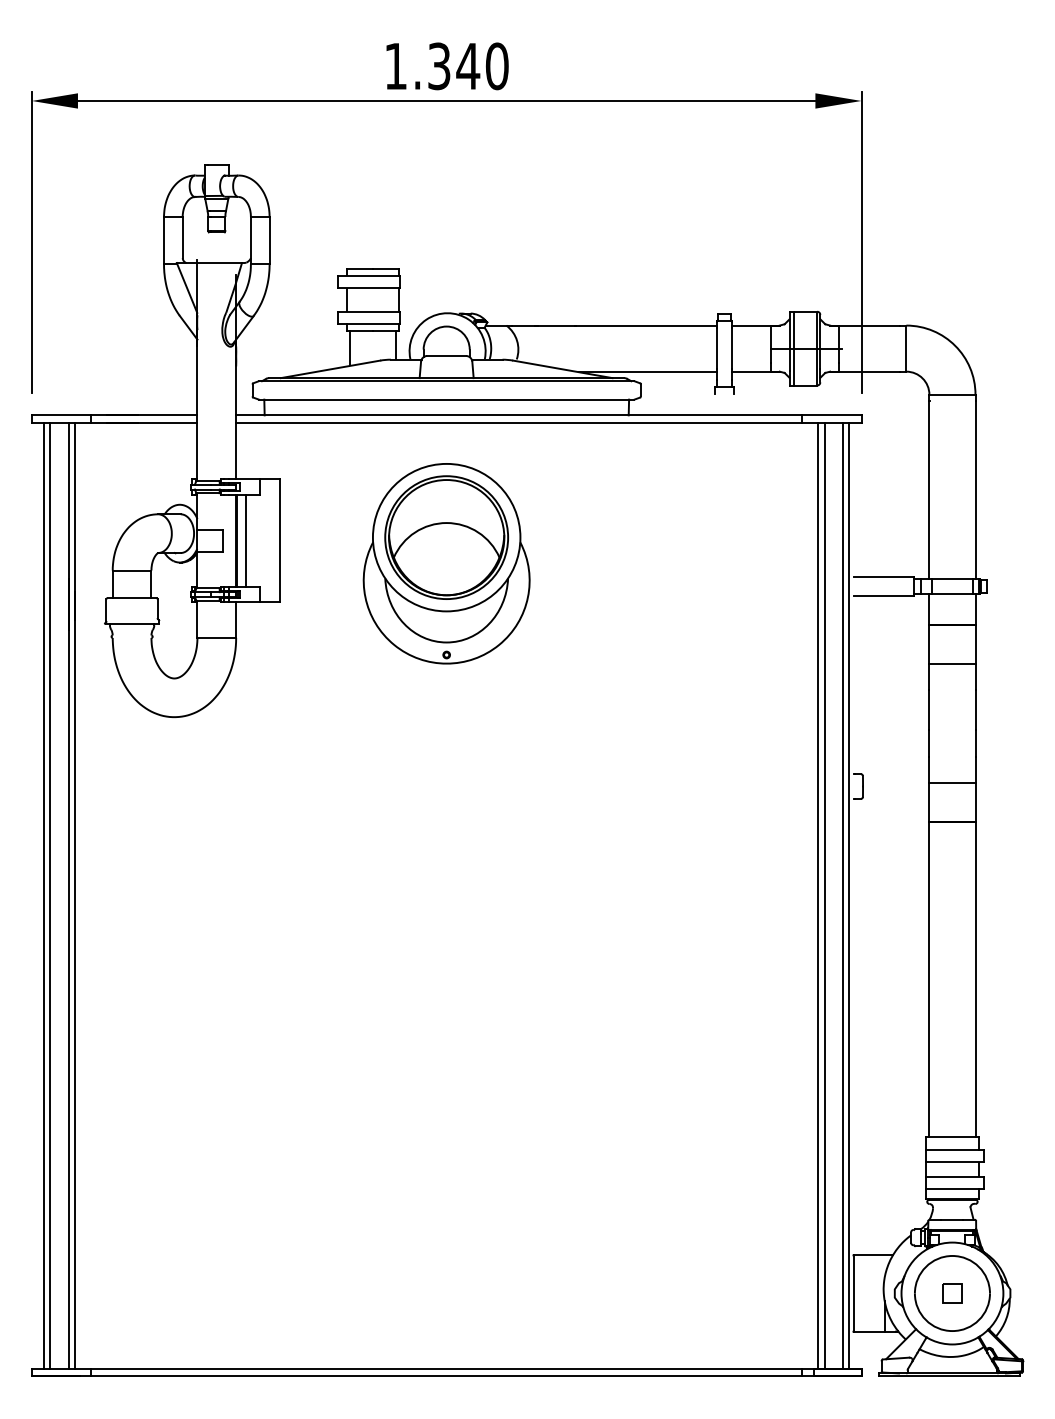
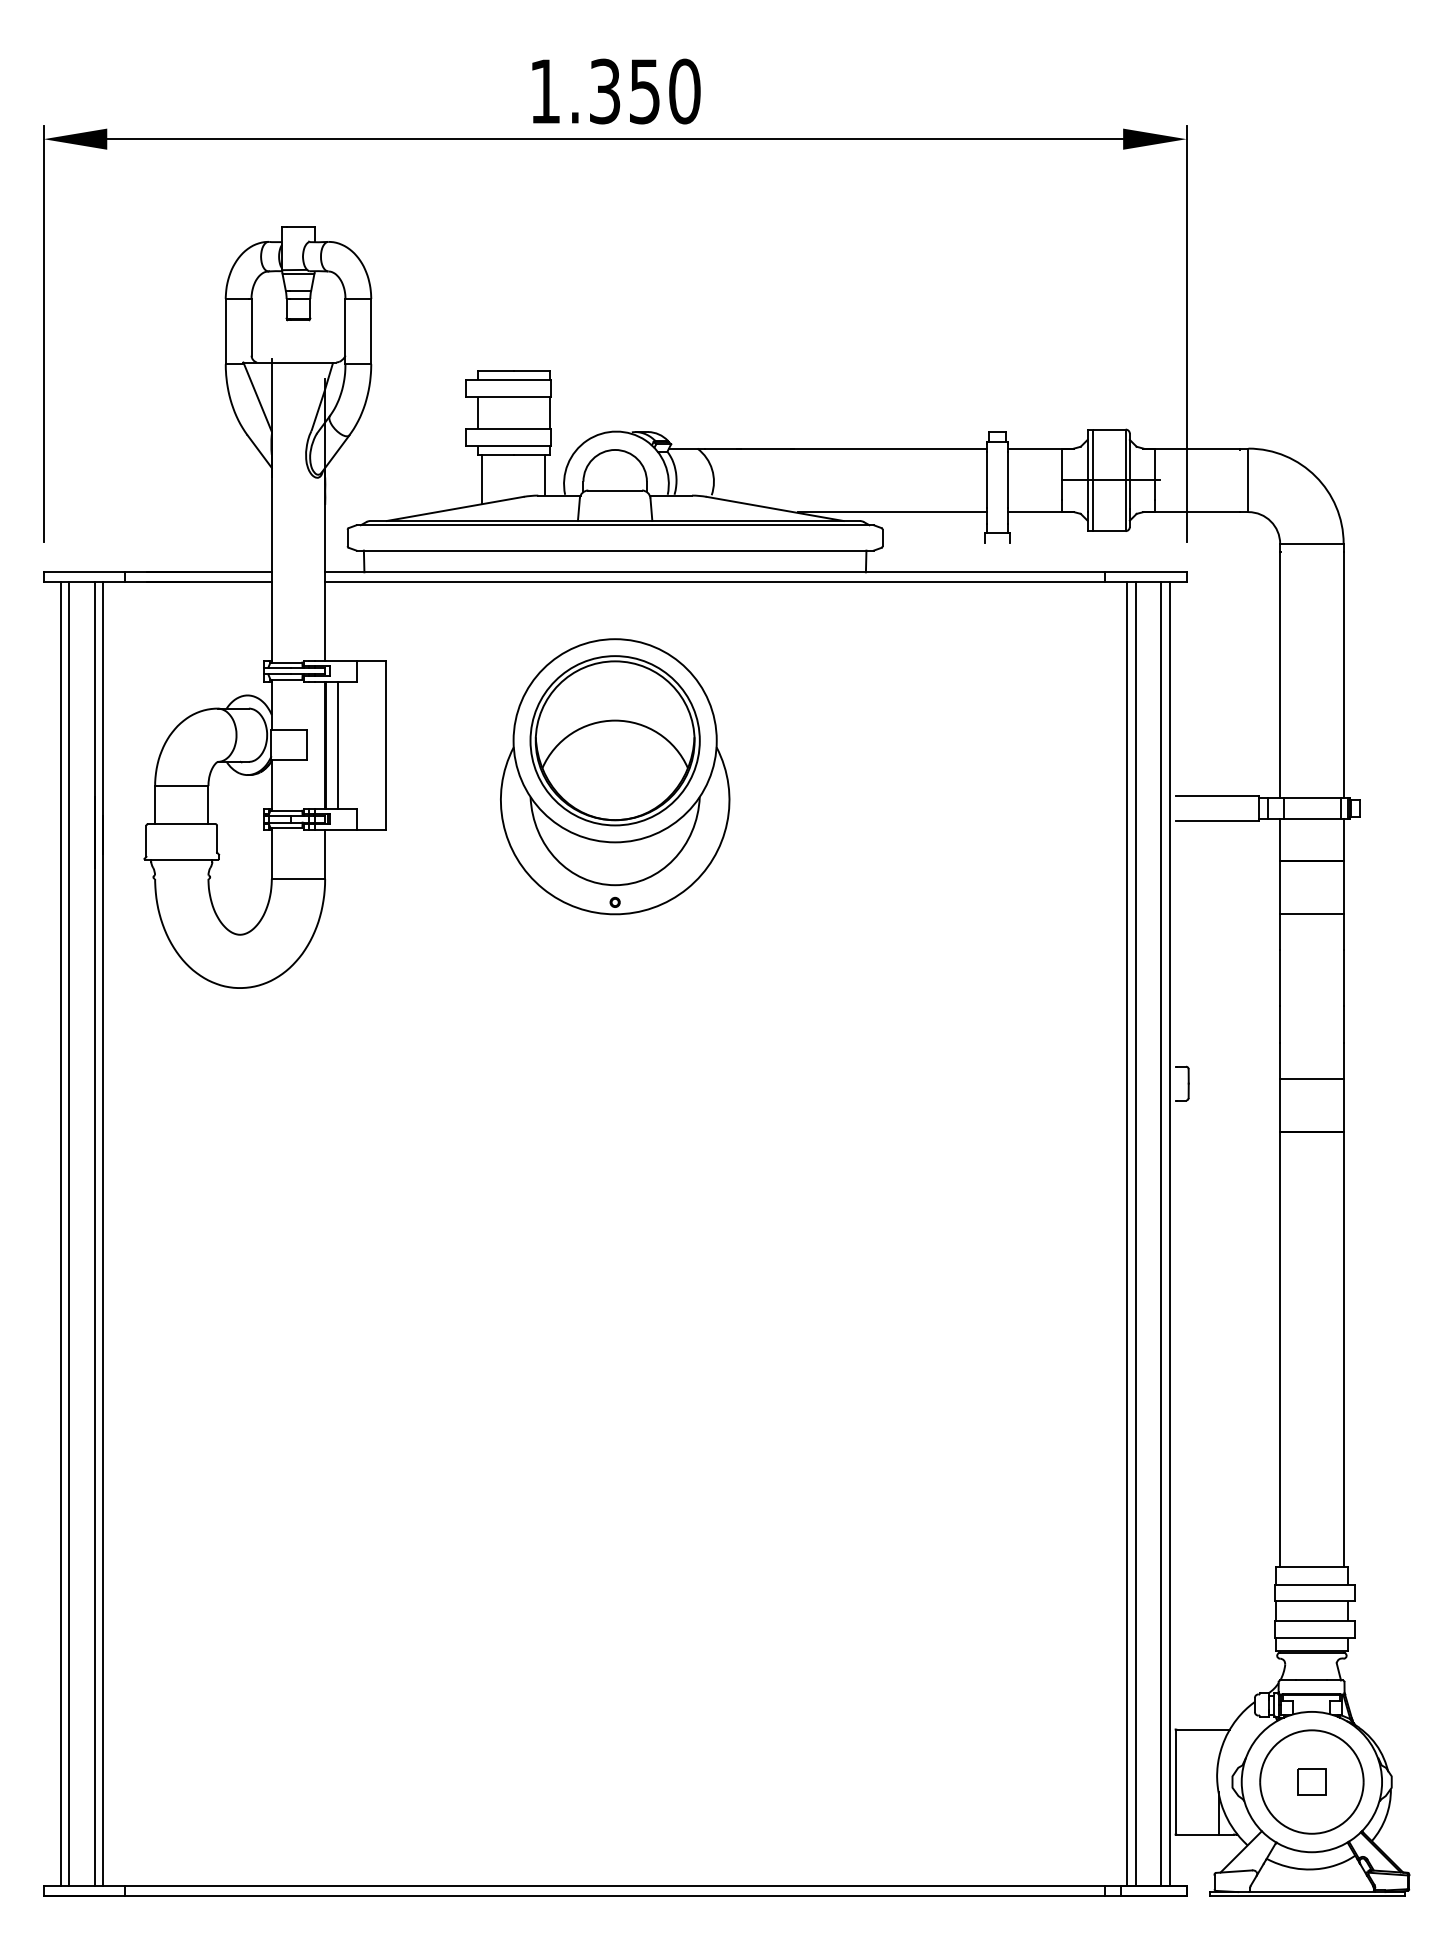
text: (467, 66) -> (644, 91), 1.340 -> 1.350

